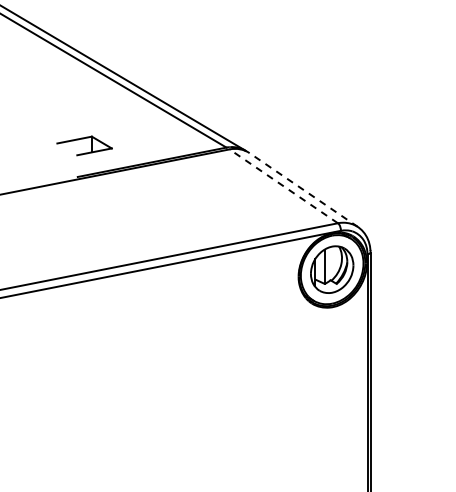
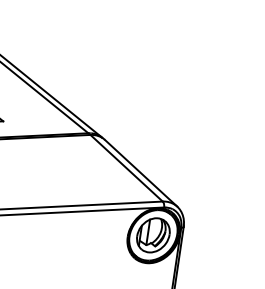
line: (283, 186) -> (126, 168), dashed -> solid
line: (303, 190) -> (140, 173), dashed -> solid

